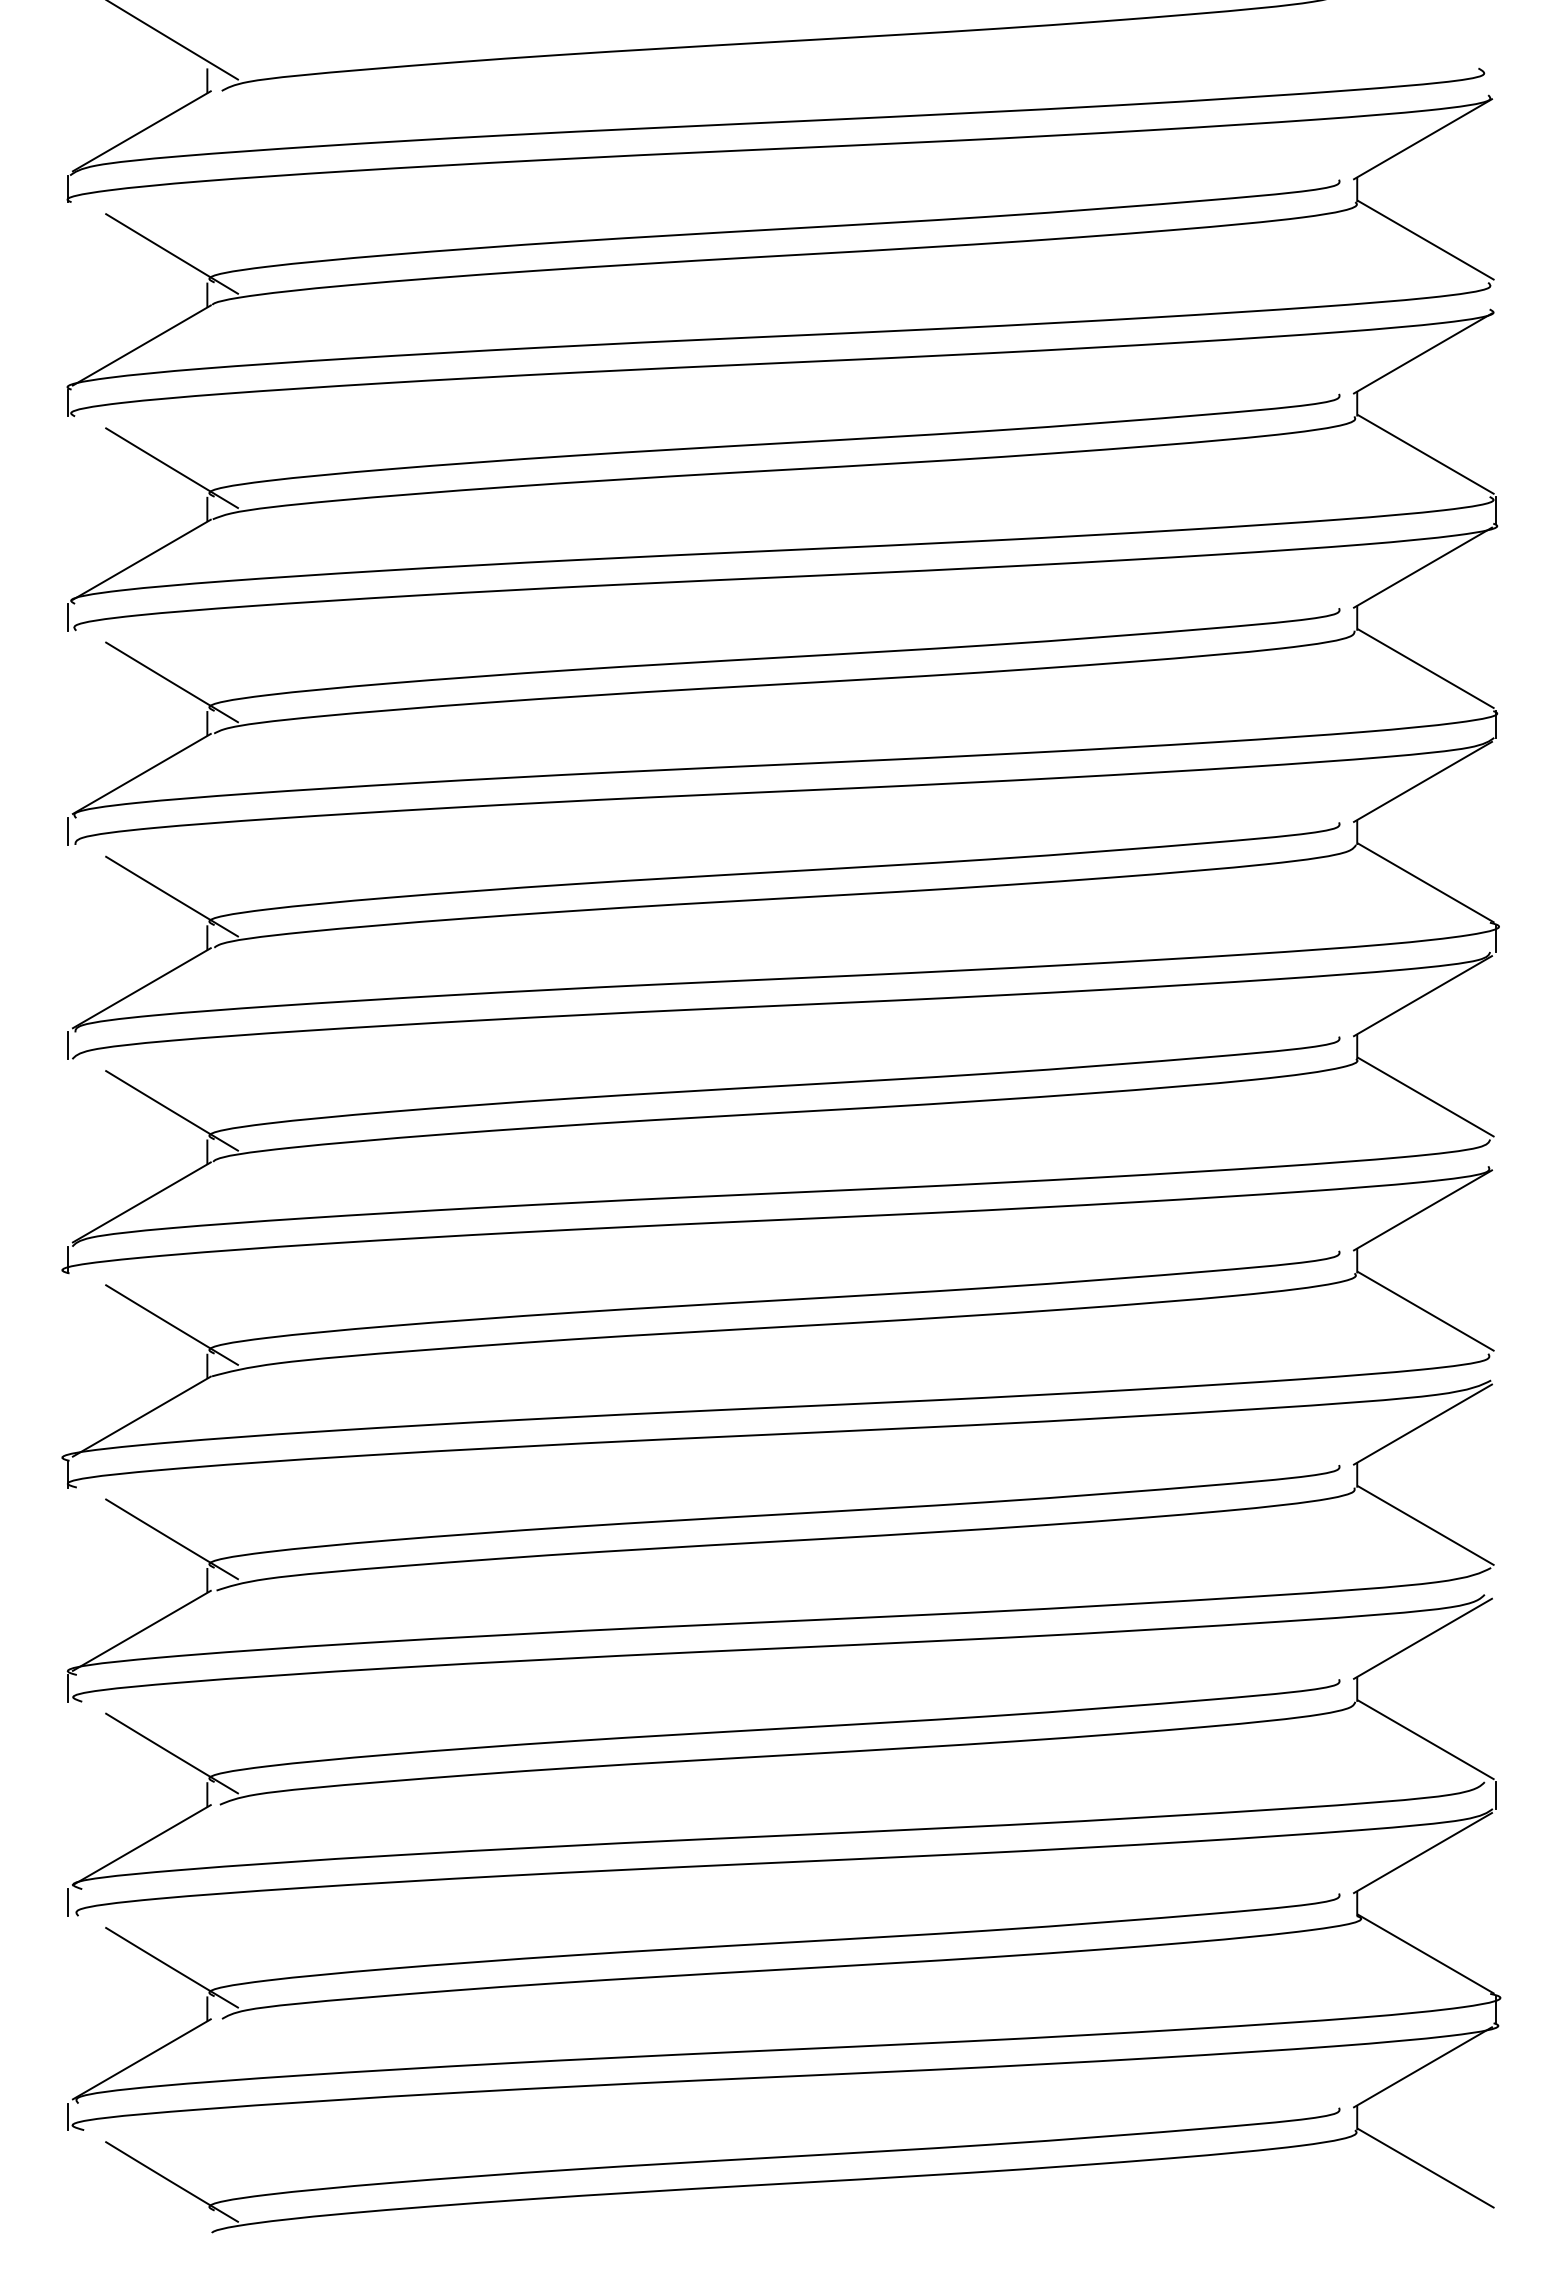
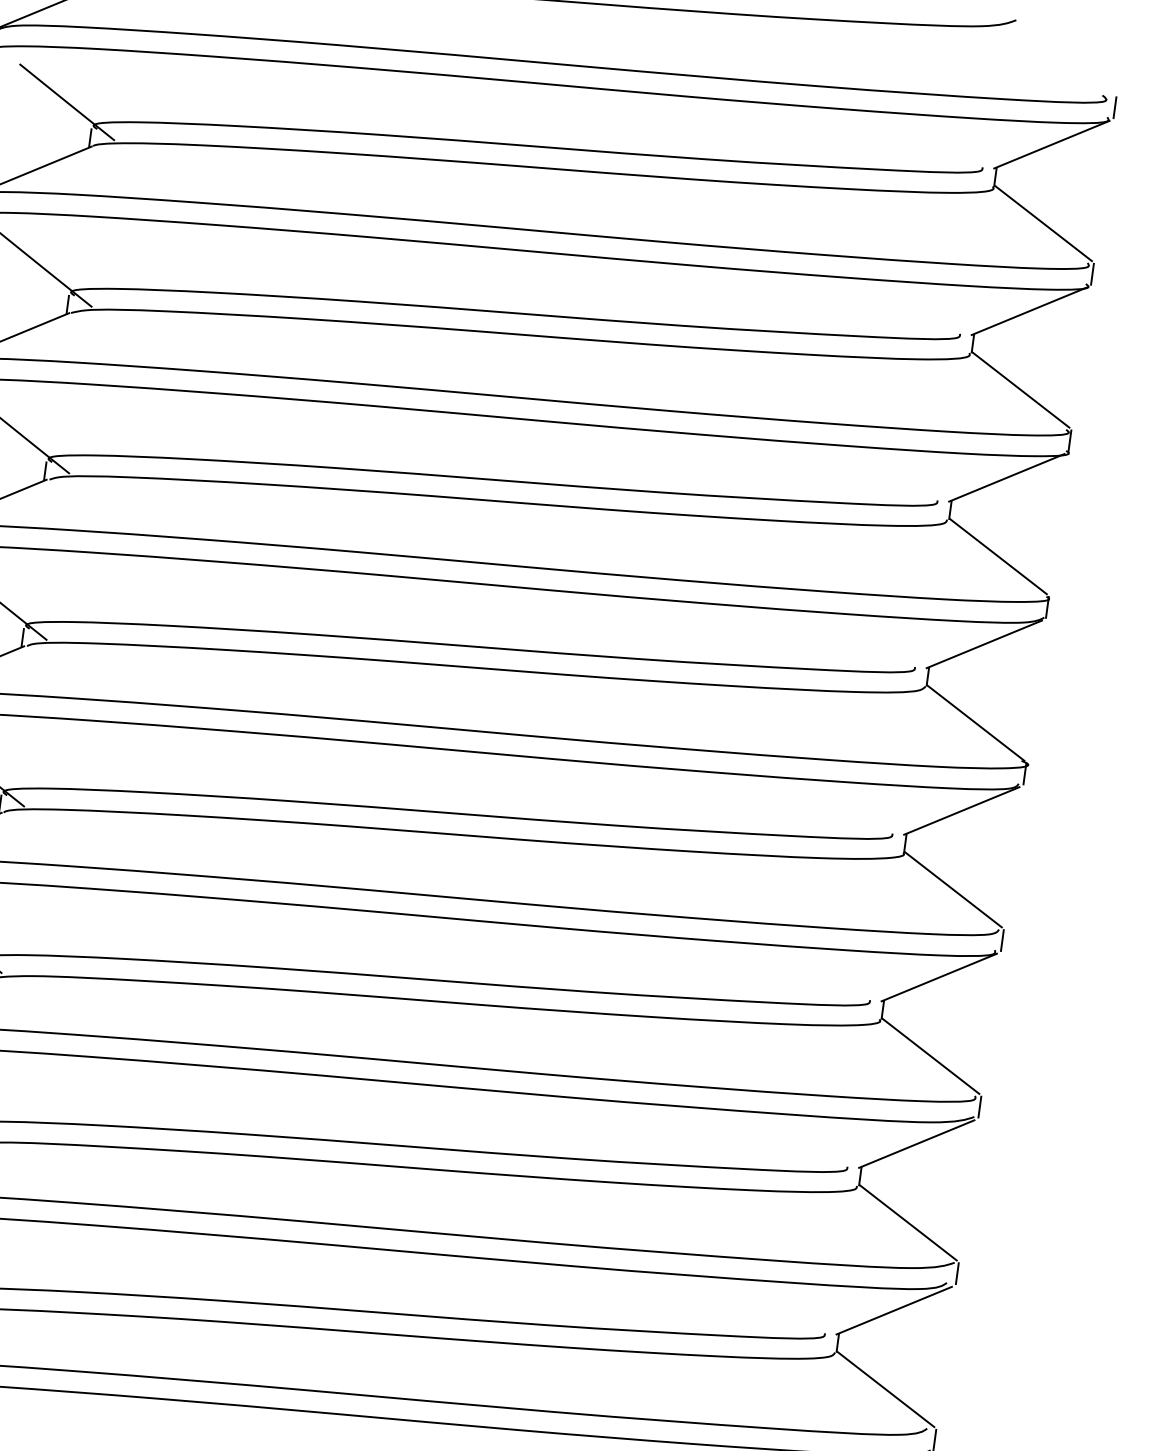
line: (1496, 81) -> (1115, 107), added
line: (1496, 295) -> (1092, 273), added
line: (1496, 1152) -> (1002, 940), added
line: (1496, 1366) -> (980, 1106), added
line: (1496, 1580) -> (957, 1273), added

